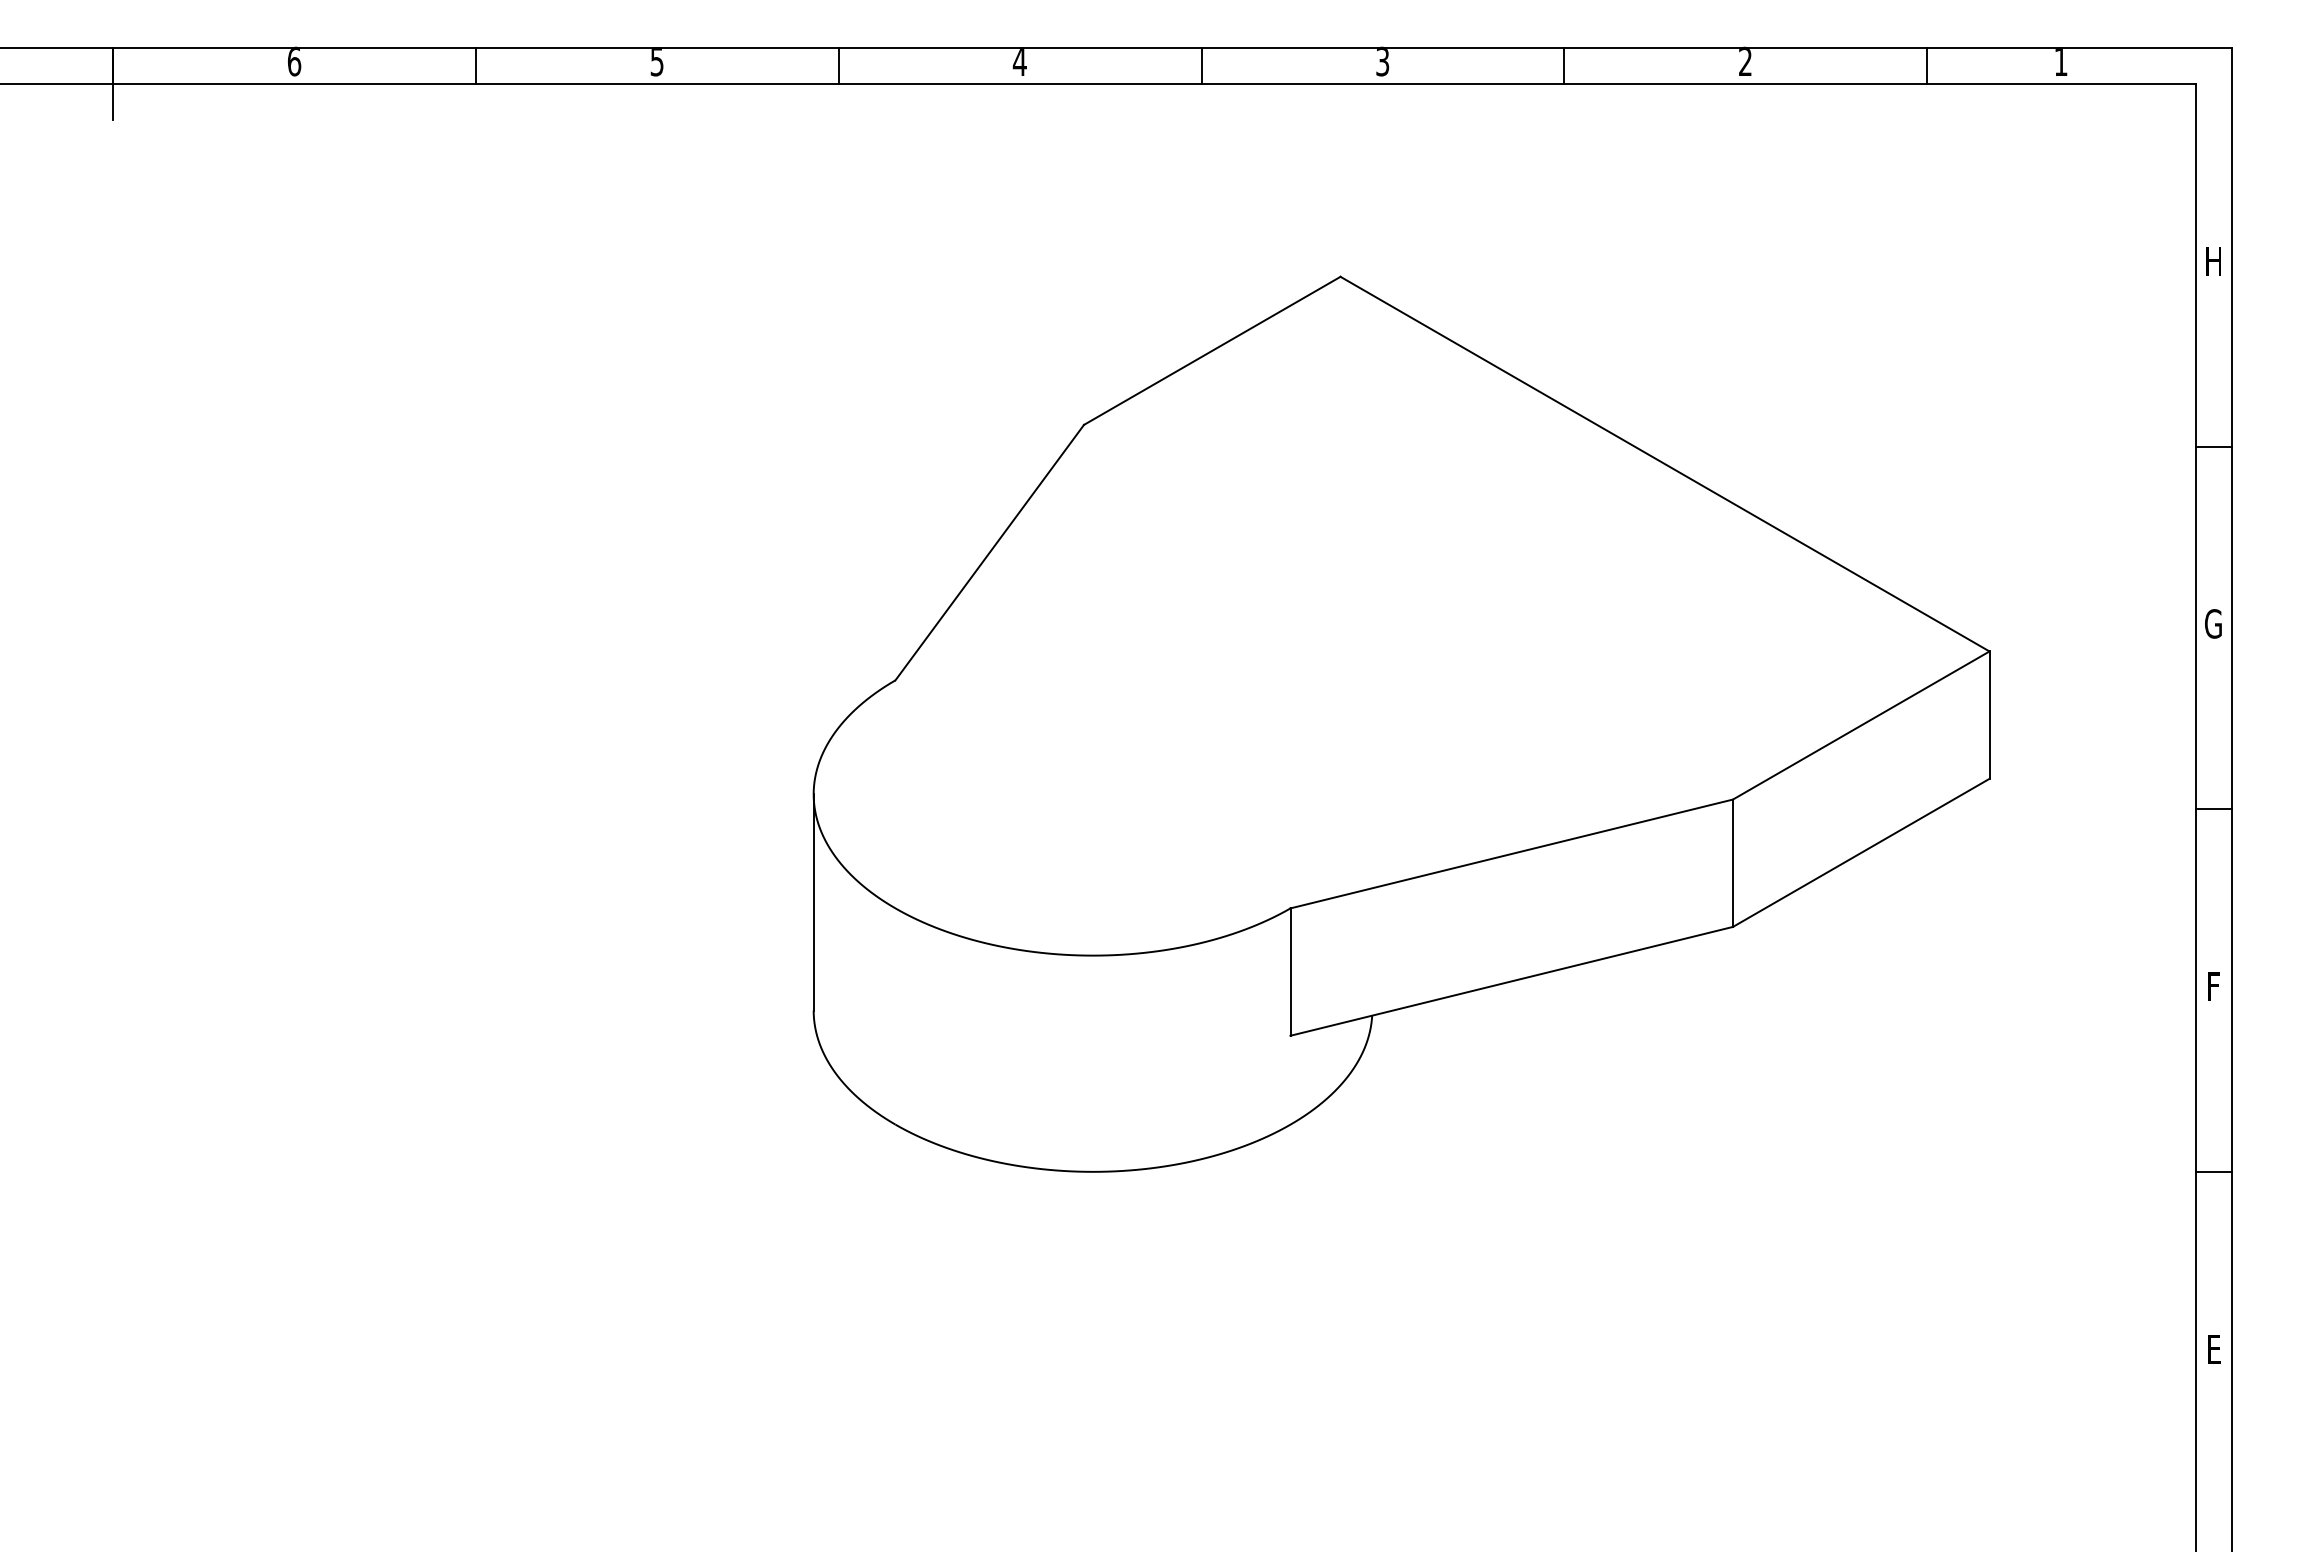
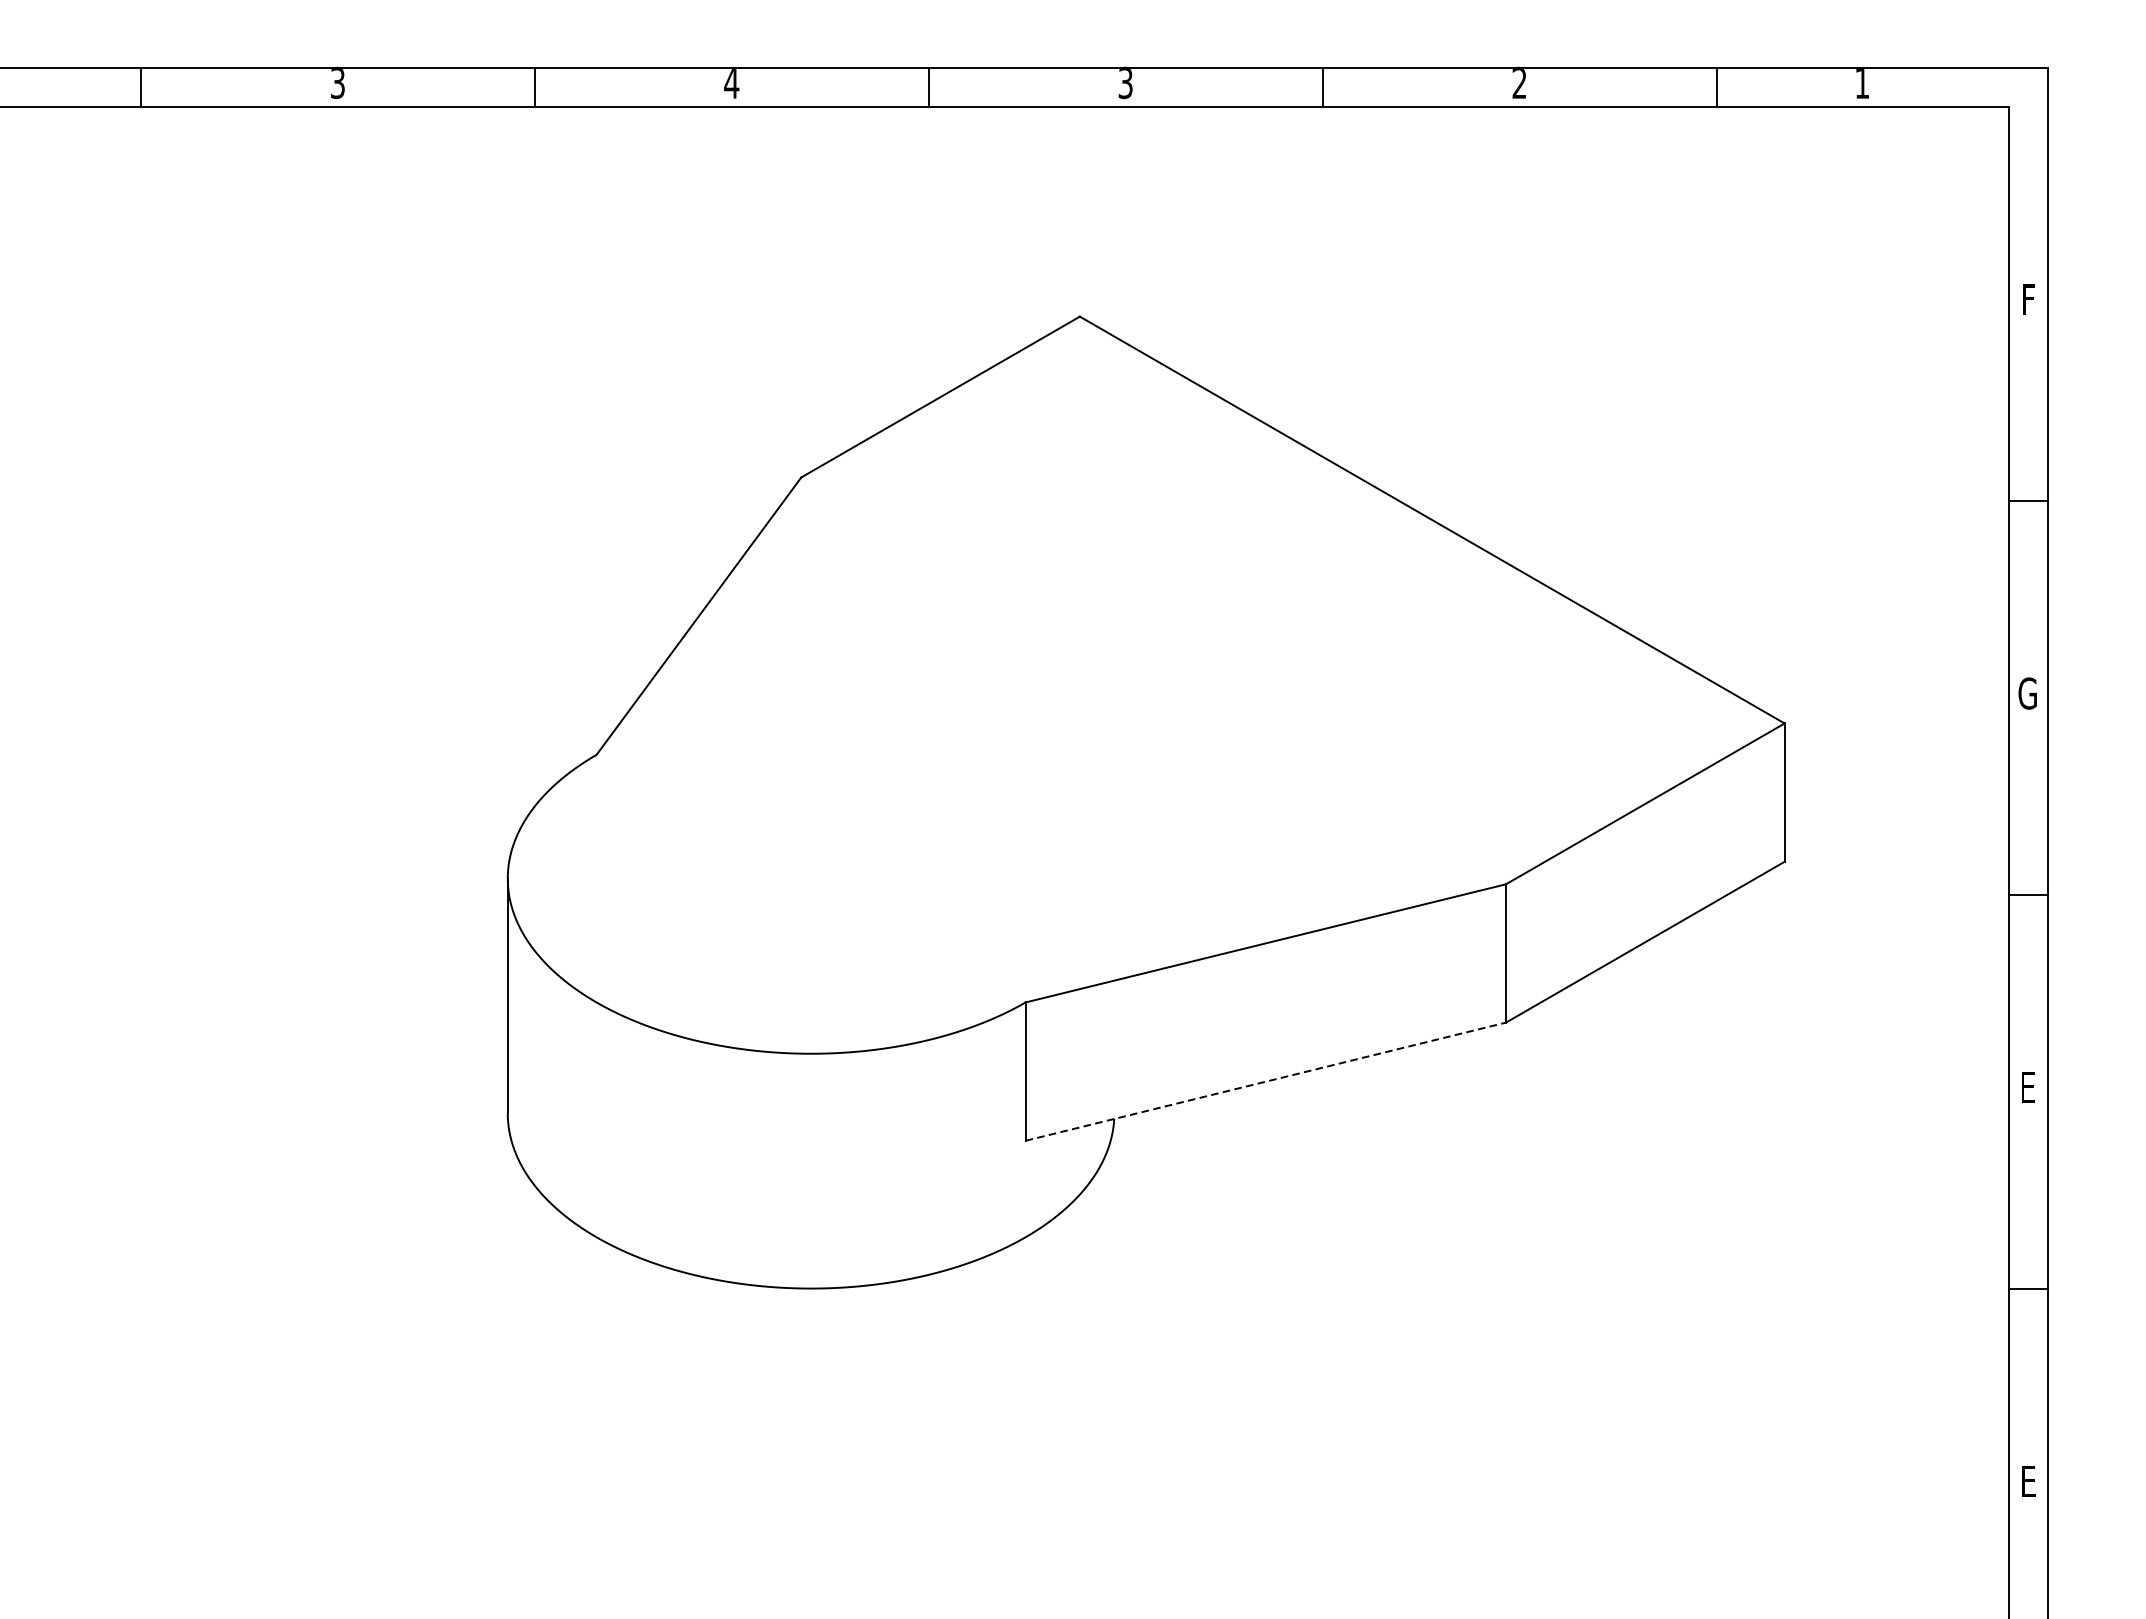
text: (657, 60) -> (338, 81), 5 -> 3
text: (2213, 261) -> (2027, 300), H -> F
line: (1511, 981) -> (1265, 1081), solid -> dashed
text: (2214, 988) -> (2028, 1089), F -> E

